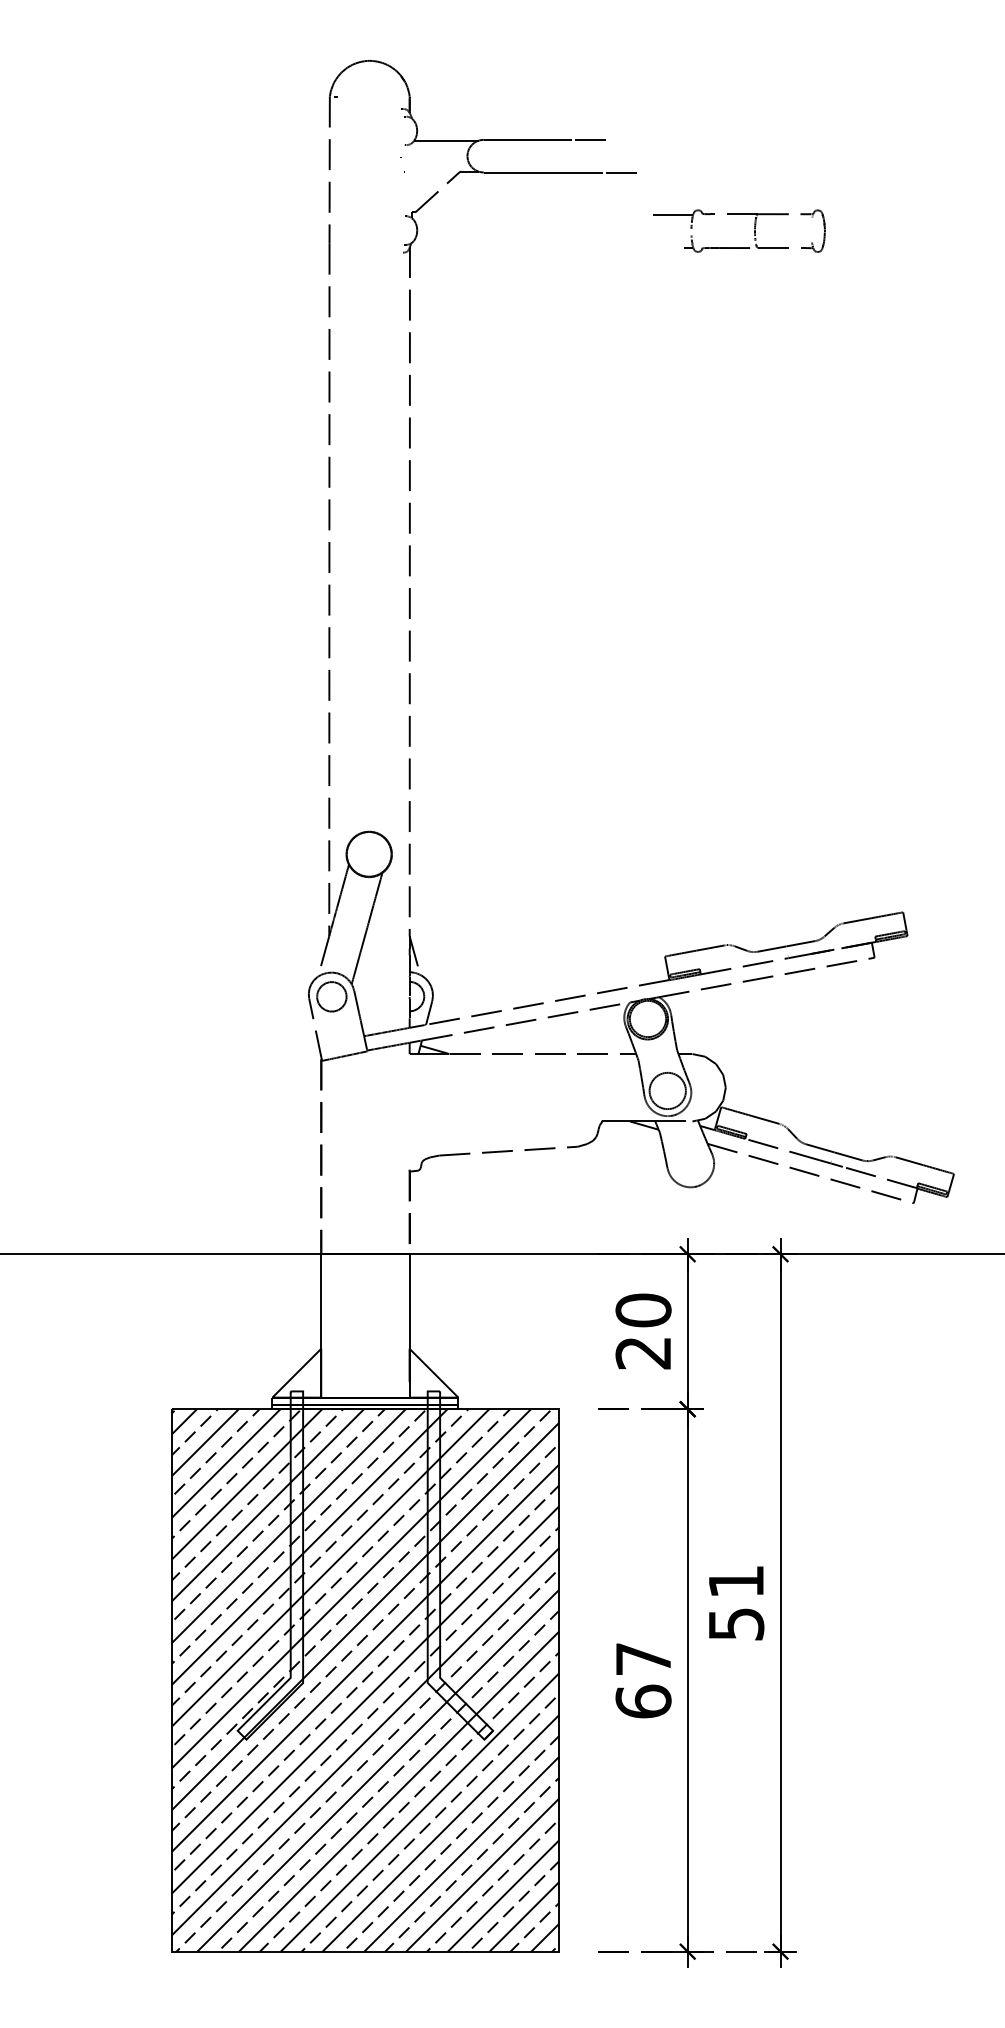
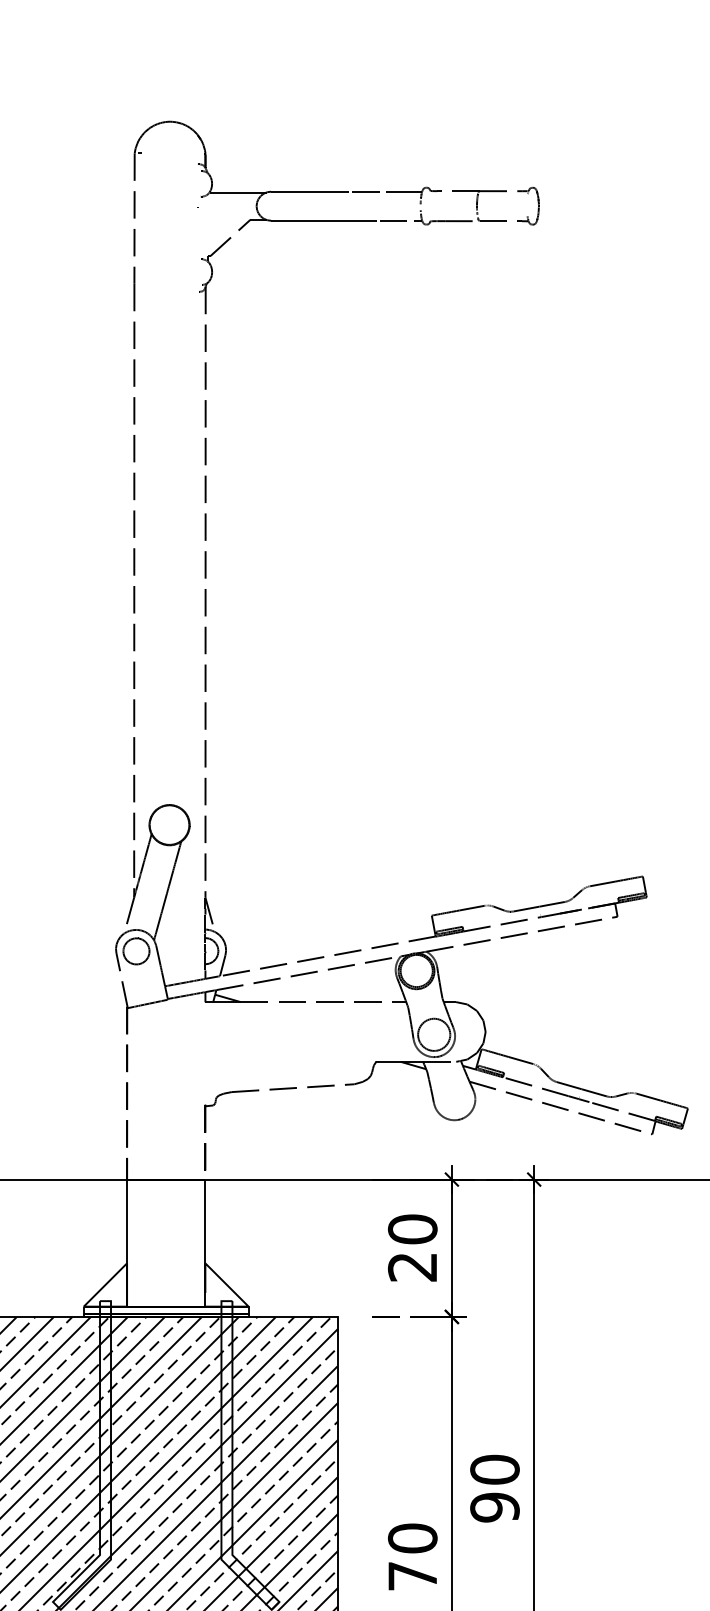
part: (754, 230) -> (476, 205), moved
text: (736, 1602) -> (495, 1488), 51 -> 90
text: (643, 1680) -> (412, 1557), 67 -> 70

